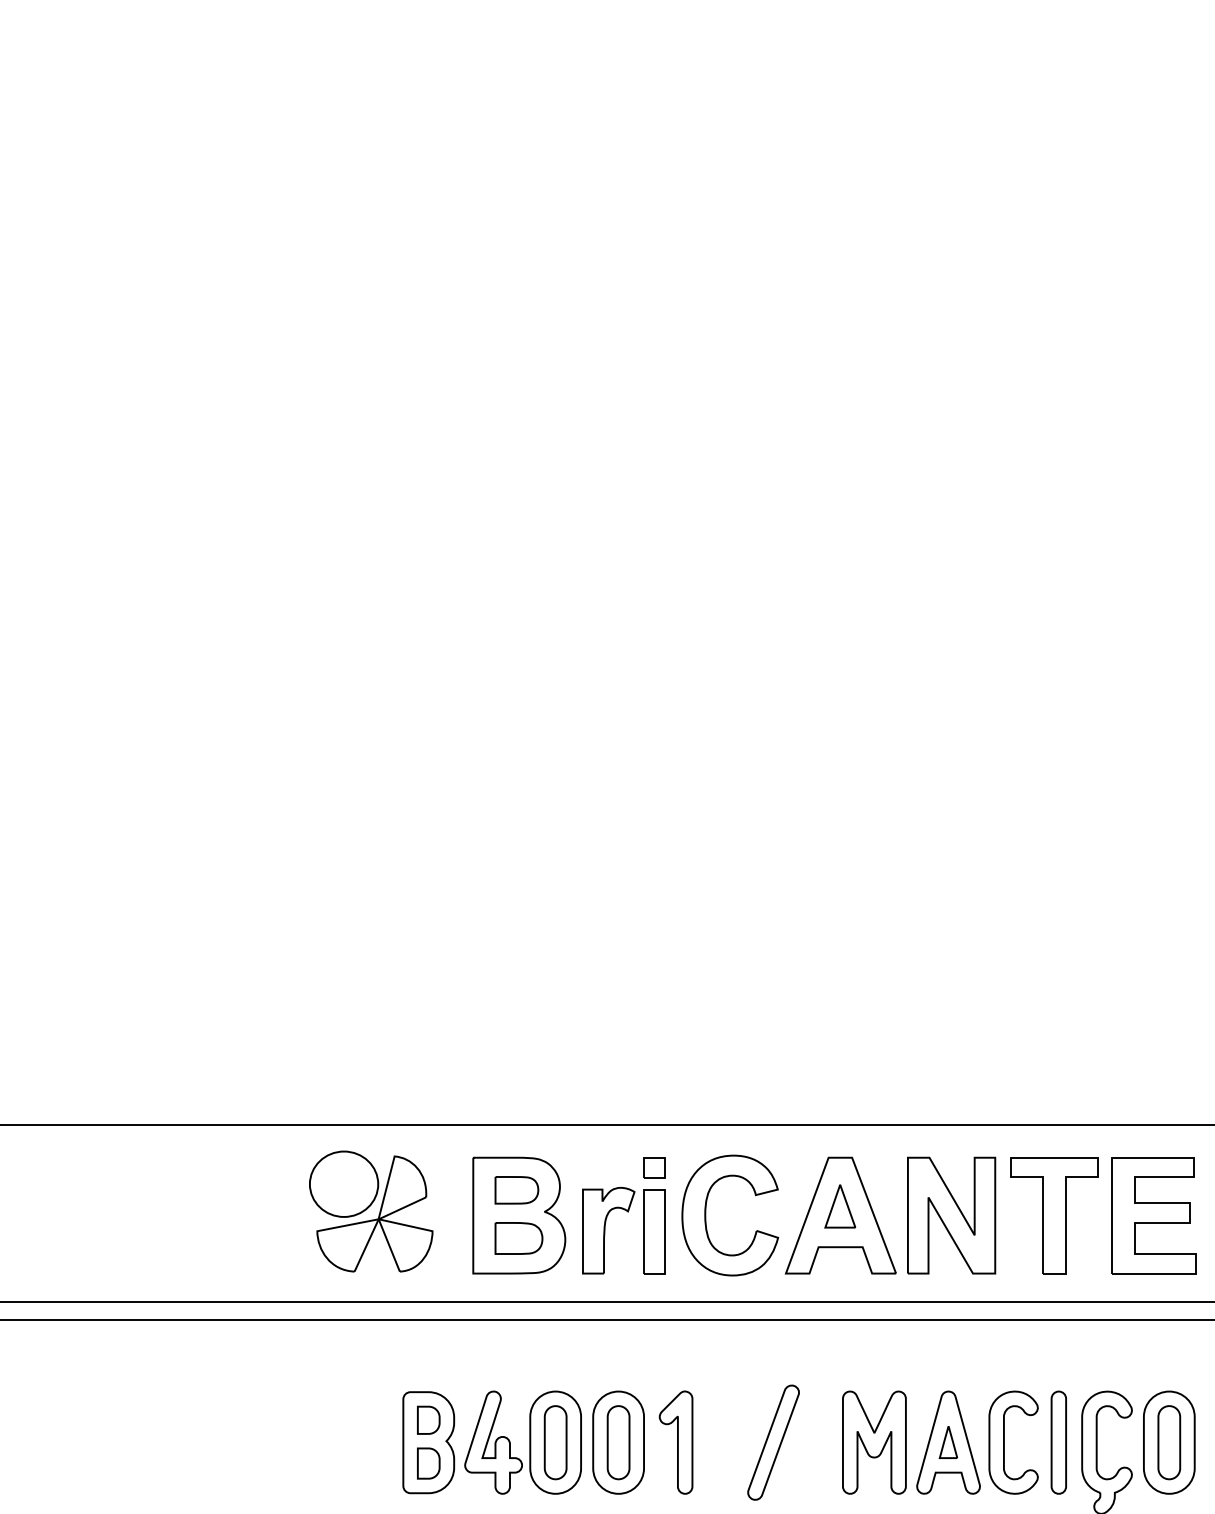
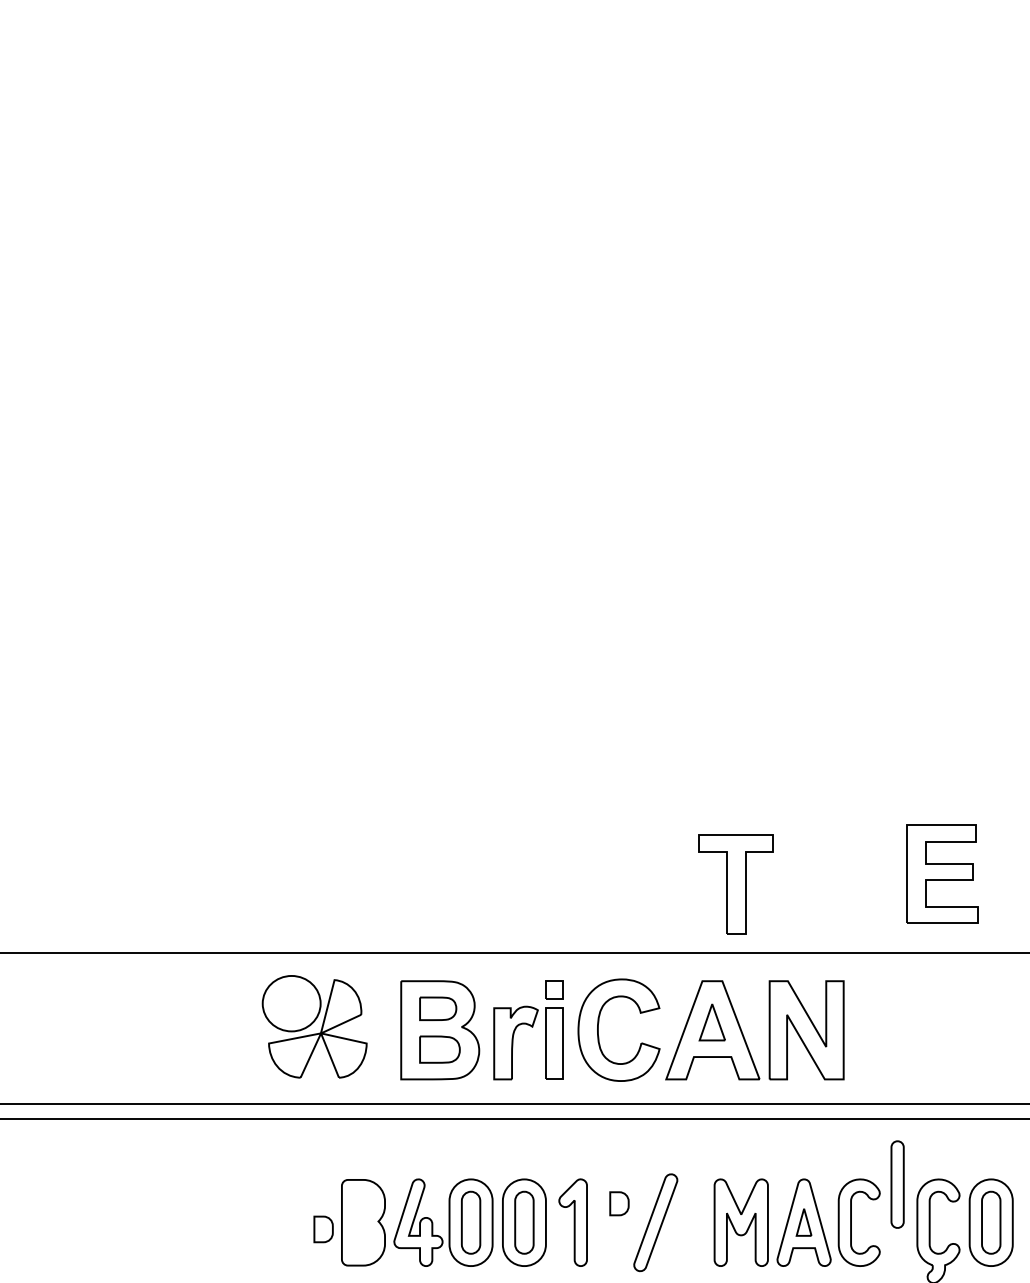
part: (1054, 1215) -> (736, 884), moved
part: (1153, 1215) -> (942, 874), moved
part: (428, 1419) -> (619, 1203), moved
part: (1058, 1442) -> (897, 1184), moved
part: (428, 1463) -> (323, 1229), moved

